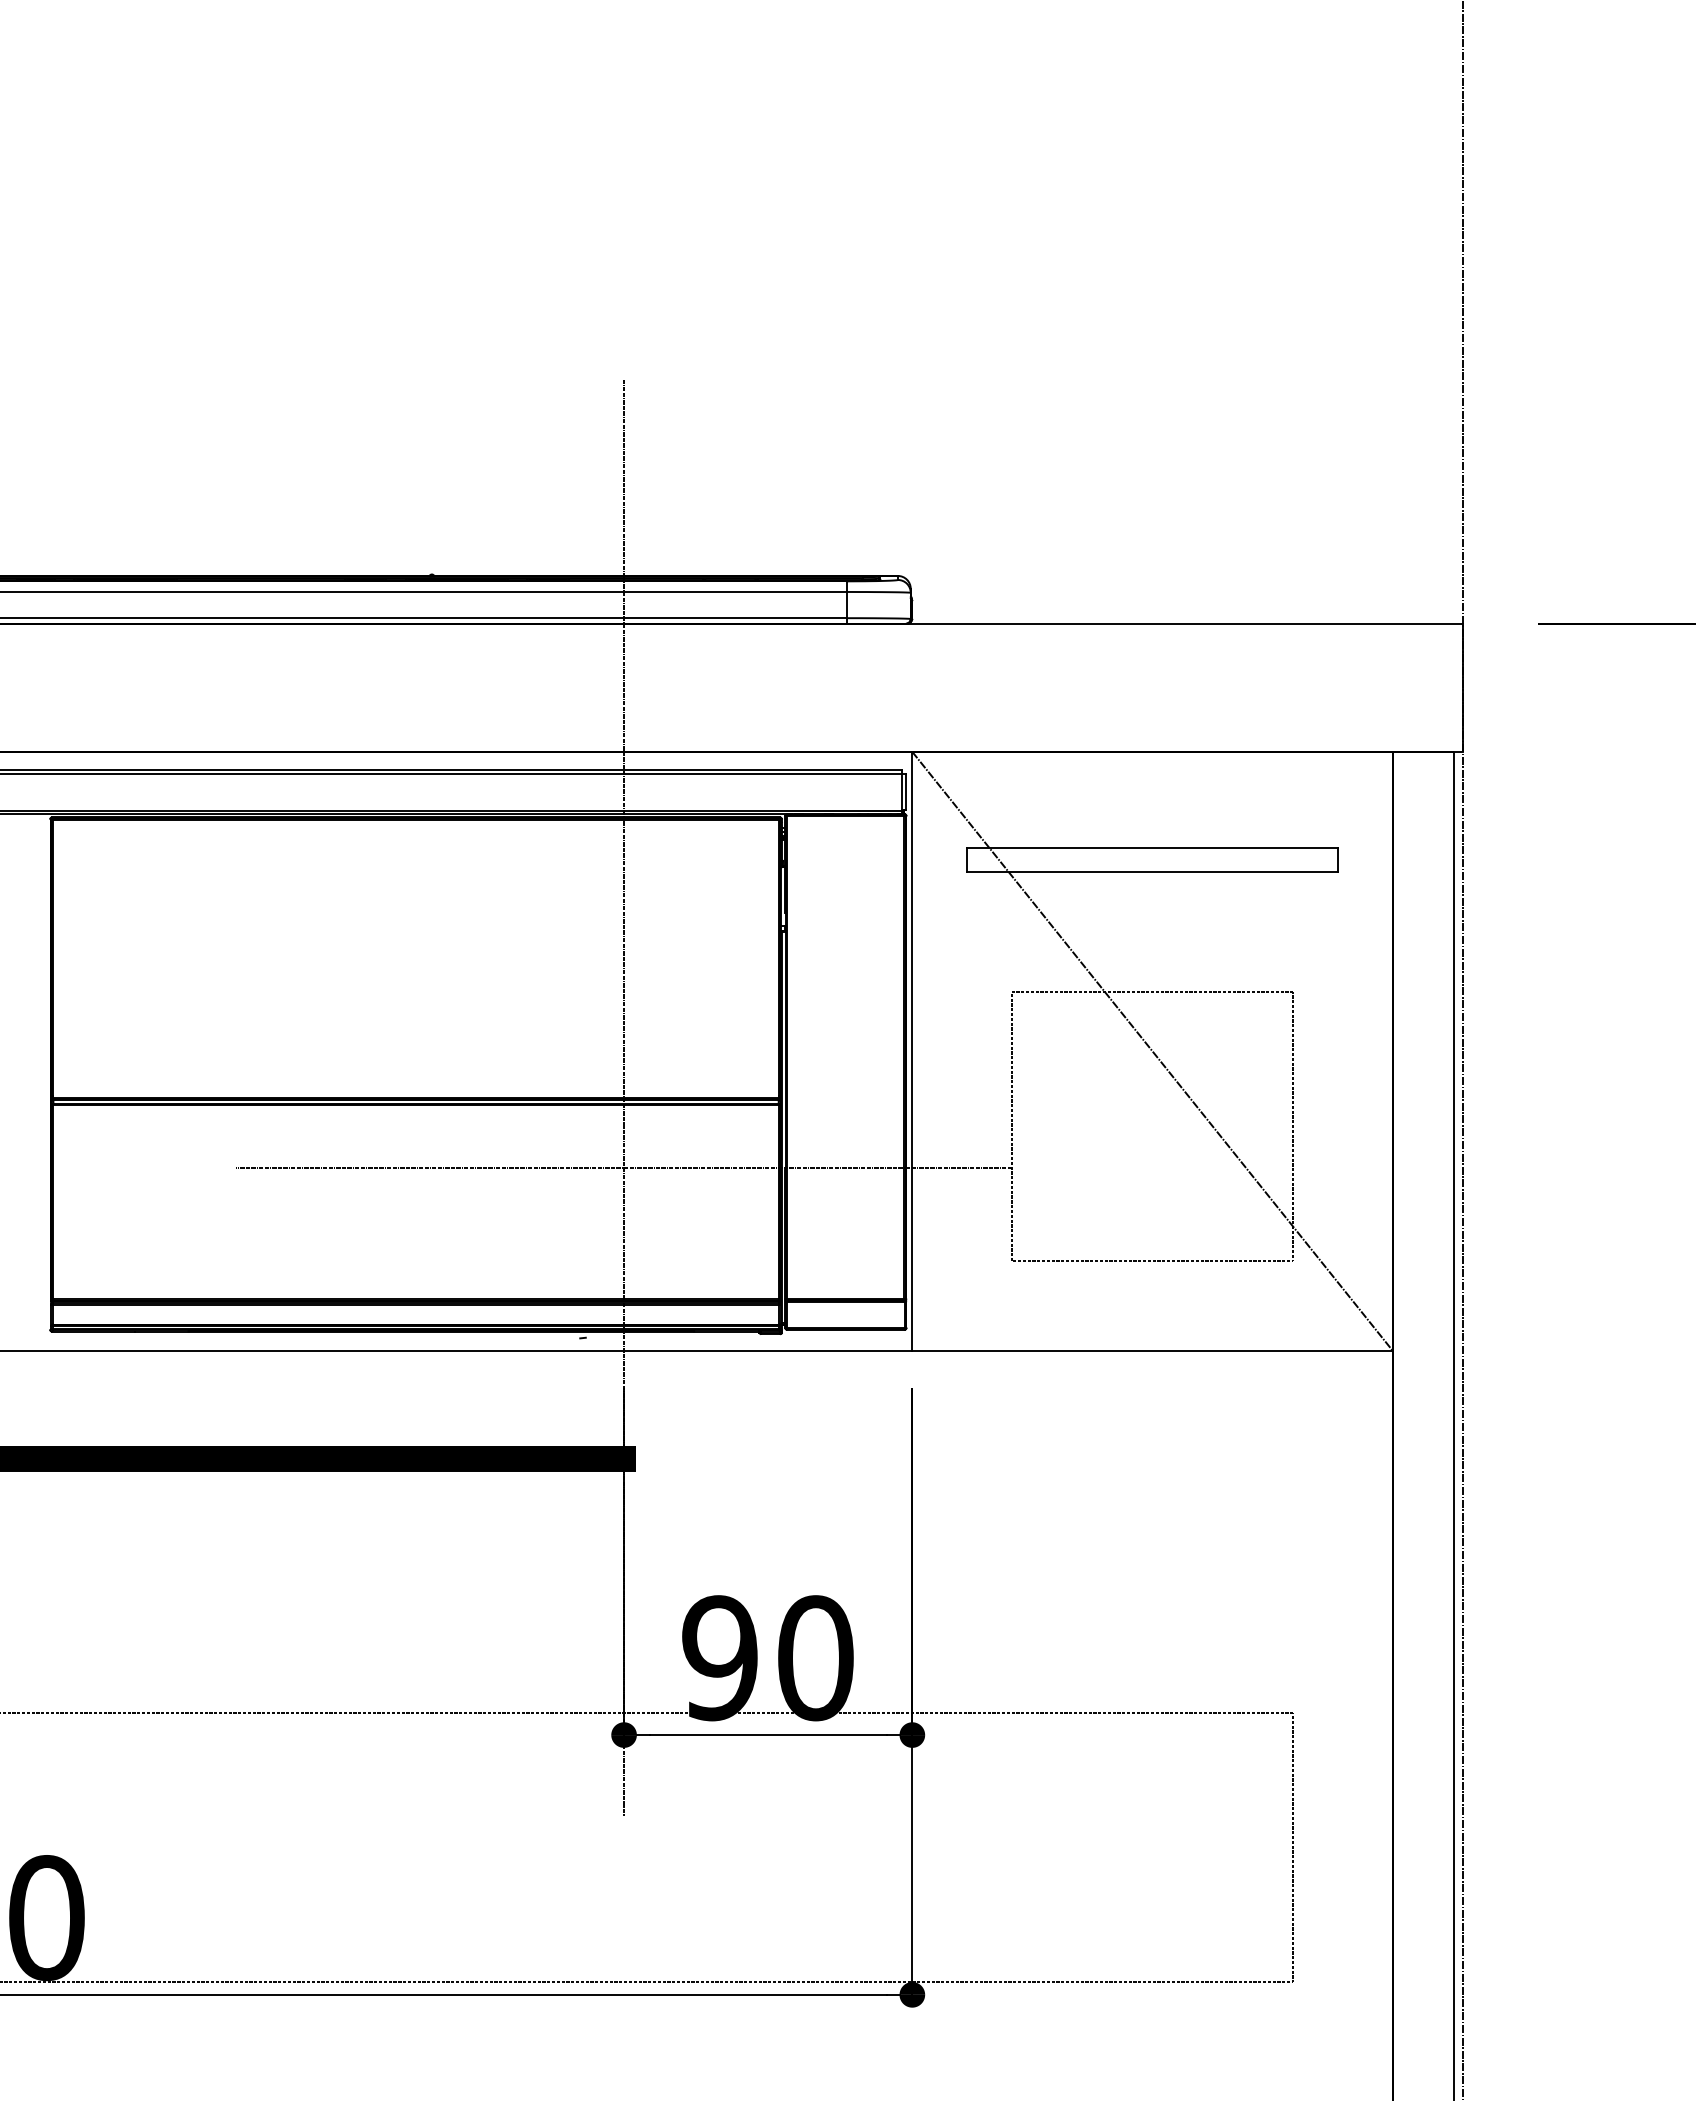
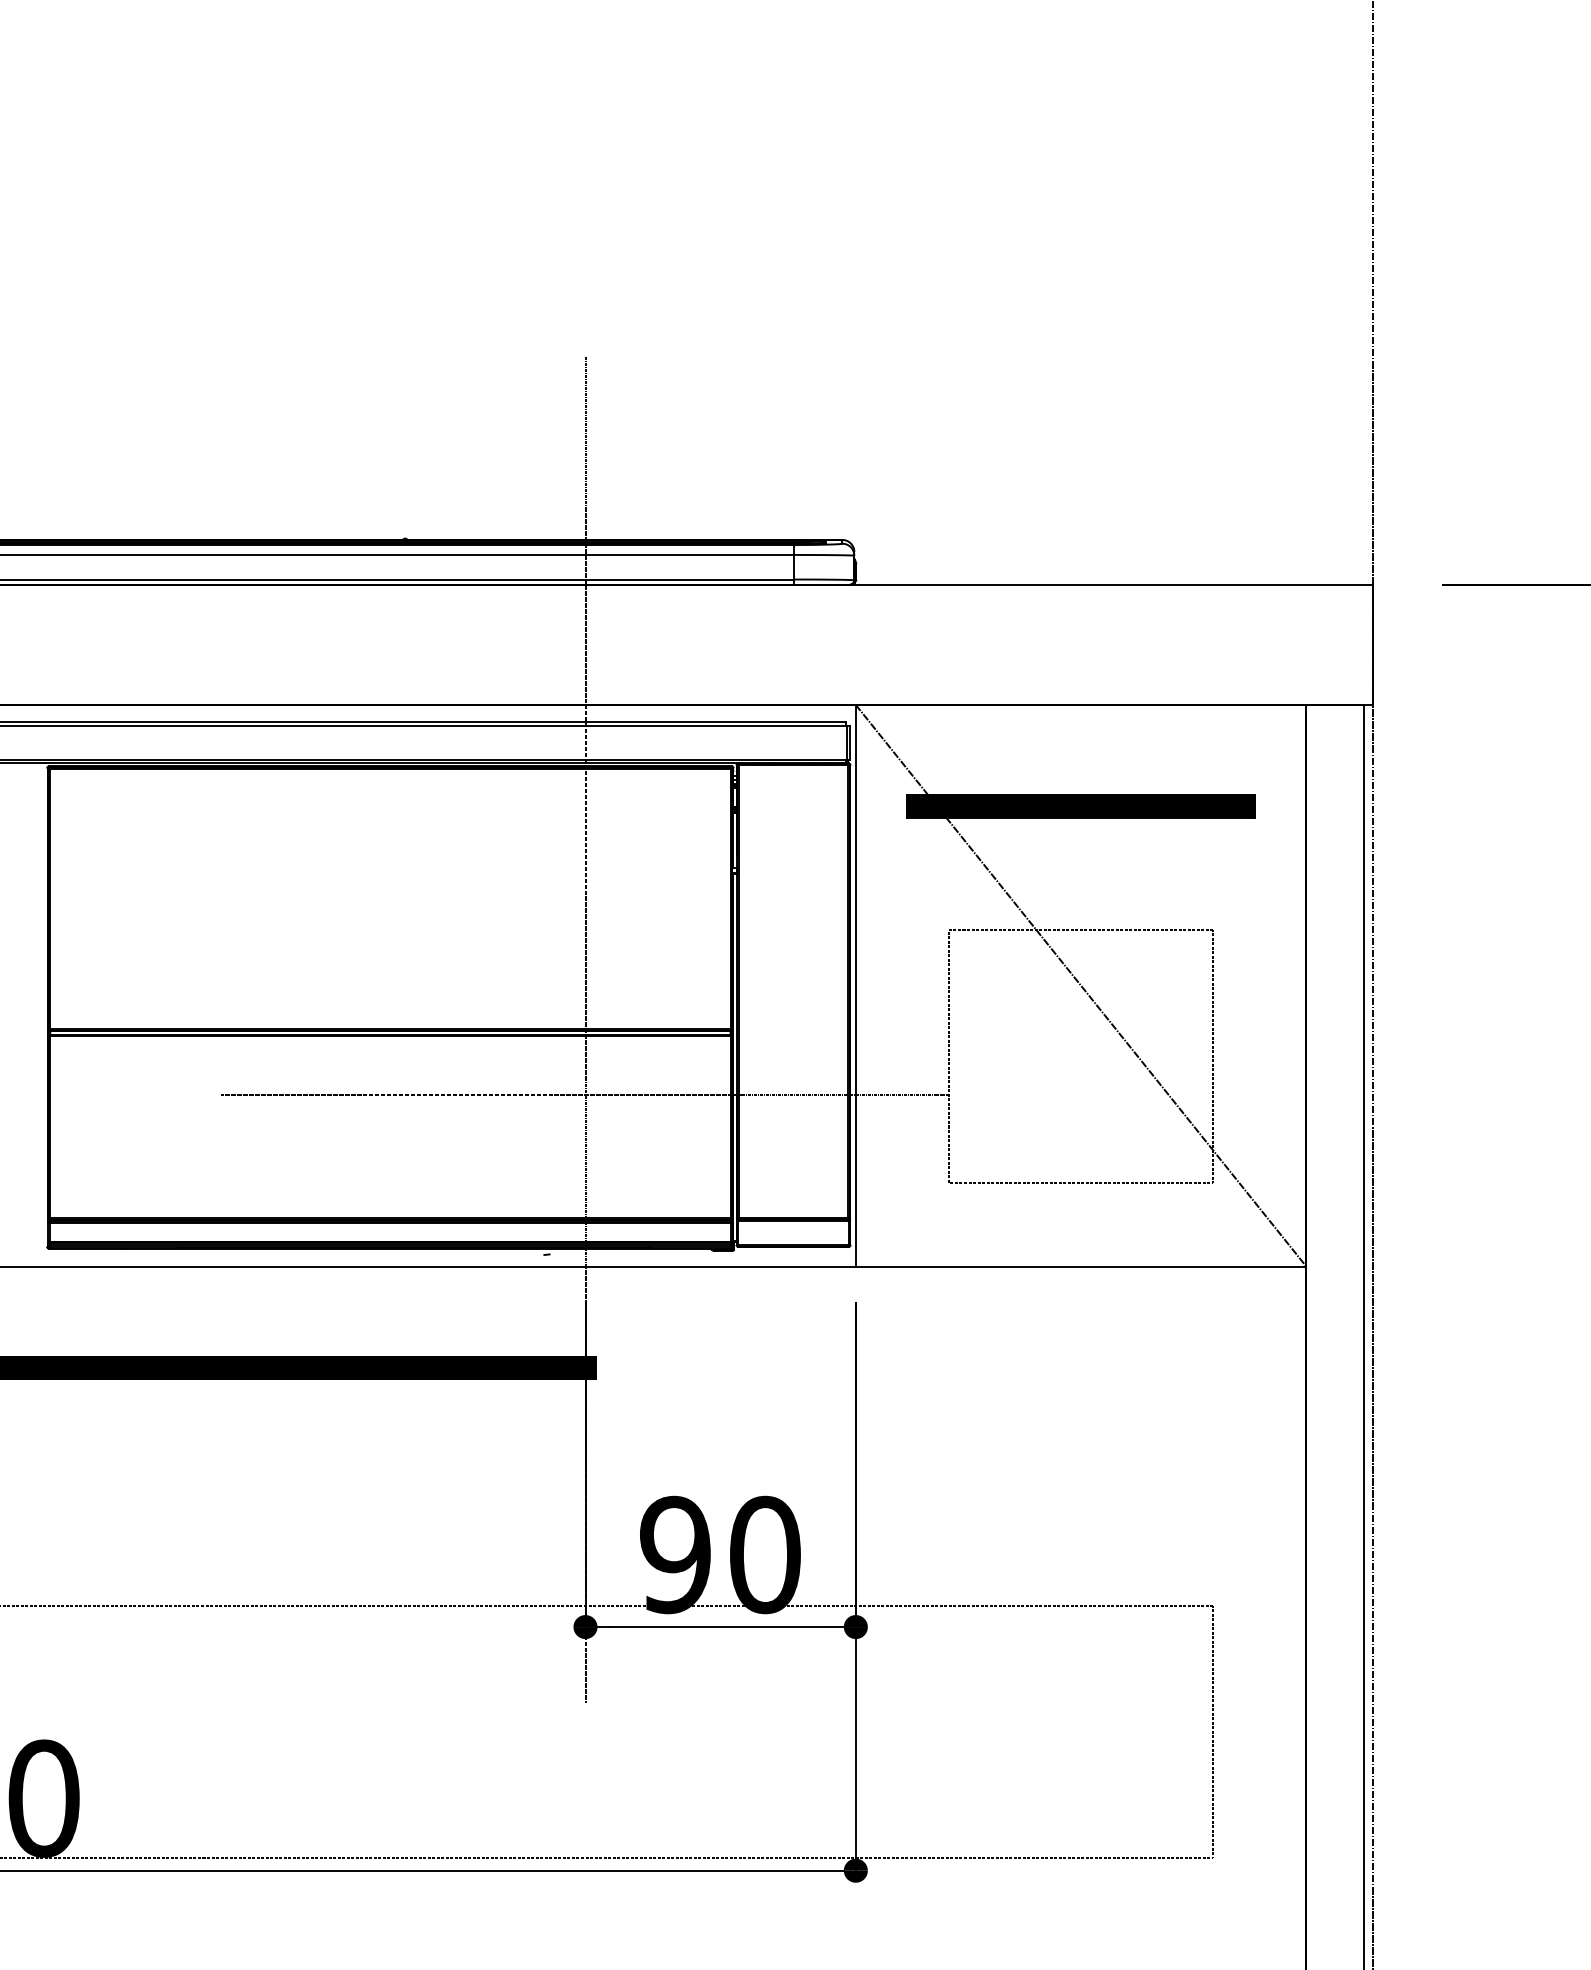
hatch: (1152, 859) -> (1081, 805), added

